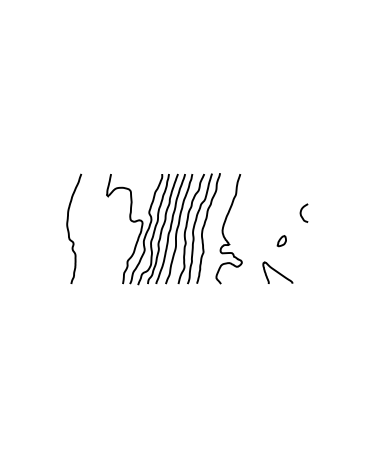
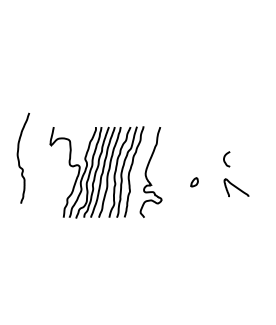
curve: (301, 212) -> (224, 158), moved
curve: (69, 230) -> (19, 159), moved
curve: (277, 272) -> (236, 187), moved

